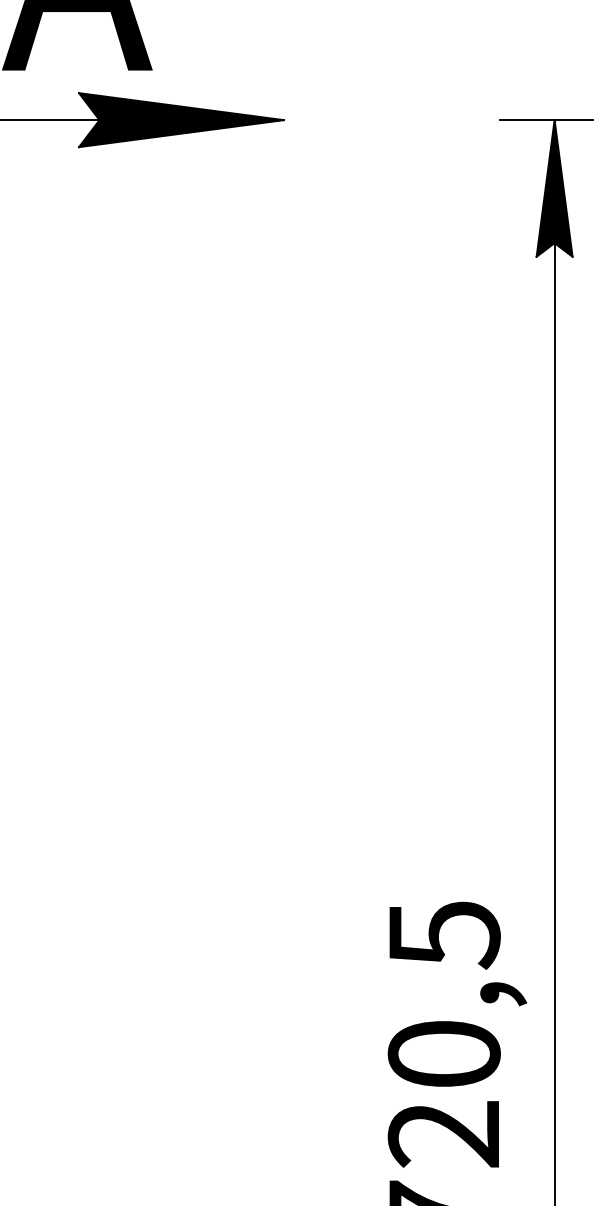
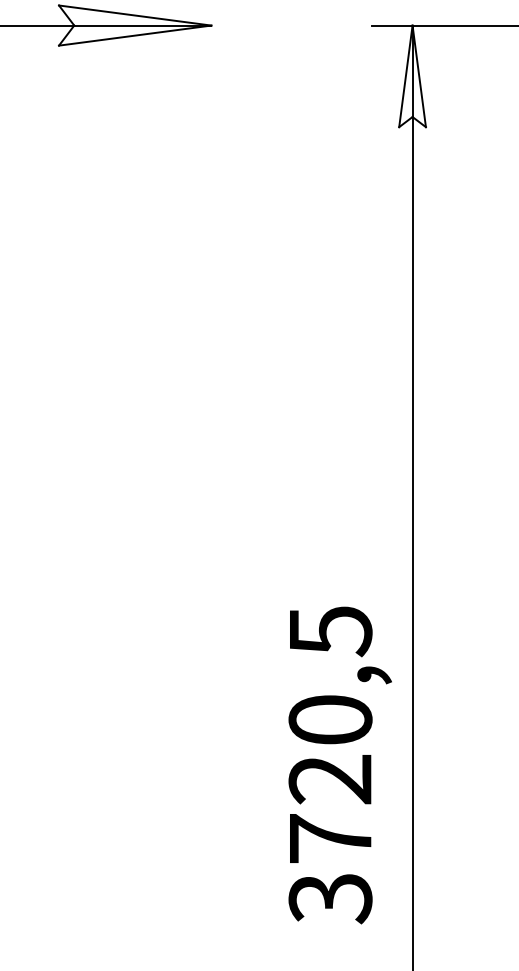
fill: (181, 120) -> (135, 25), removed
fill: (554, 188) -> (412, 76), removed

